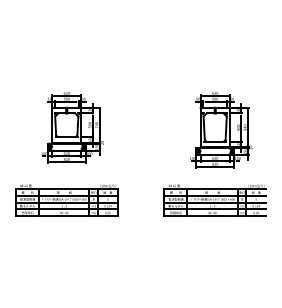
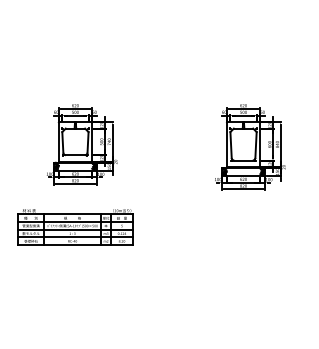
part: (214, 200) -> (242, 227), removed

